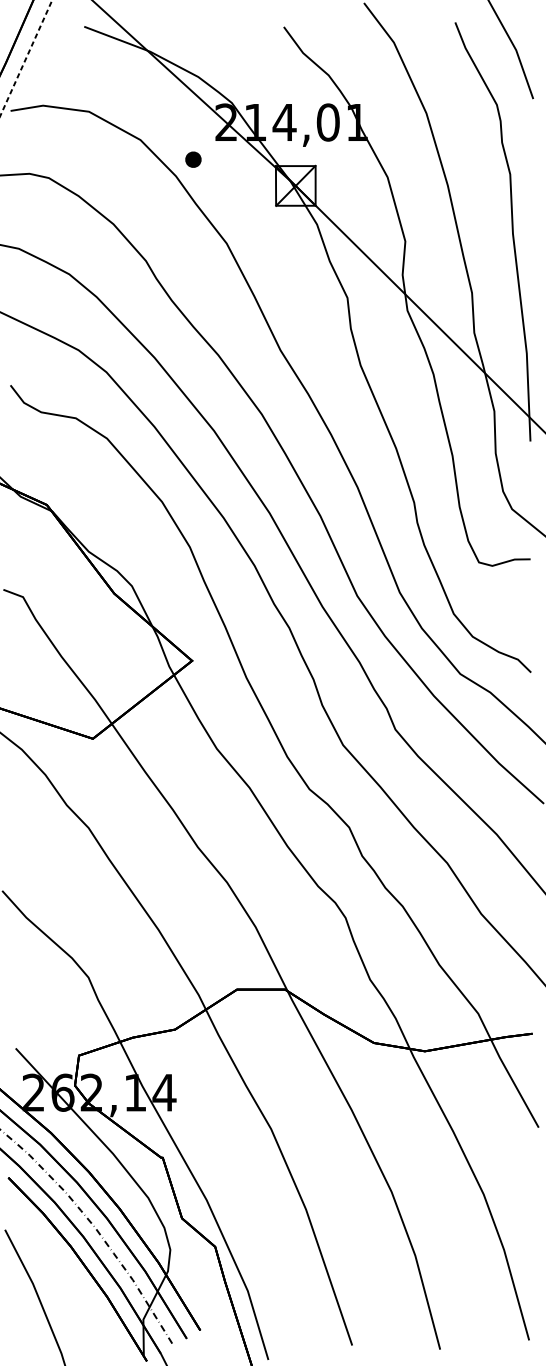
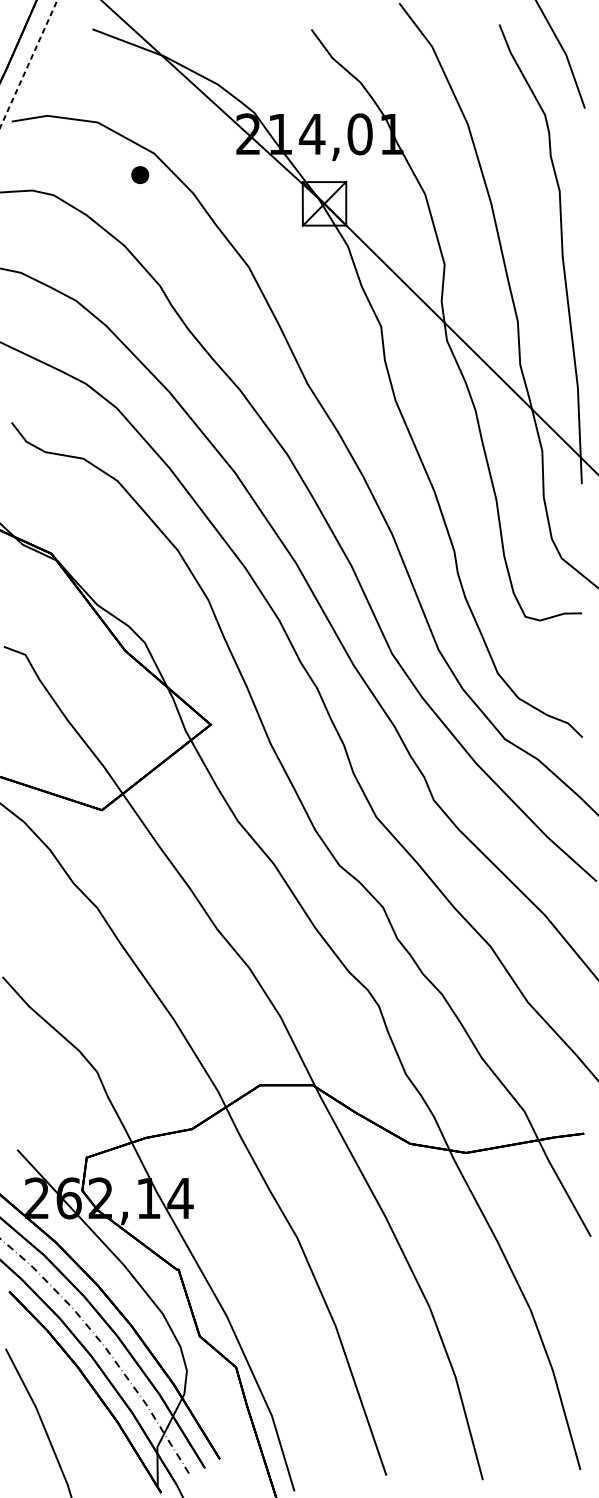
part: (193, 159) -> (140, 174), moved

